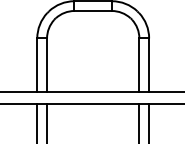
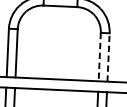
line: (139, 65) -> (99, 57), solid -> dashed
line: (149, 65) -> (108, 57), solid -> dashed

